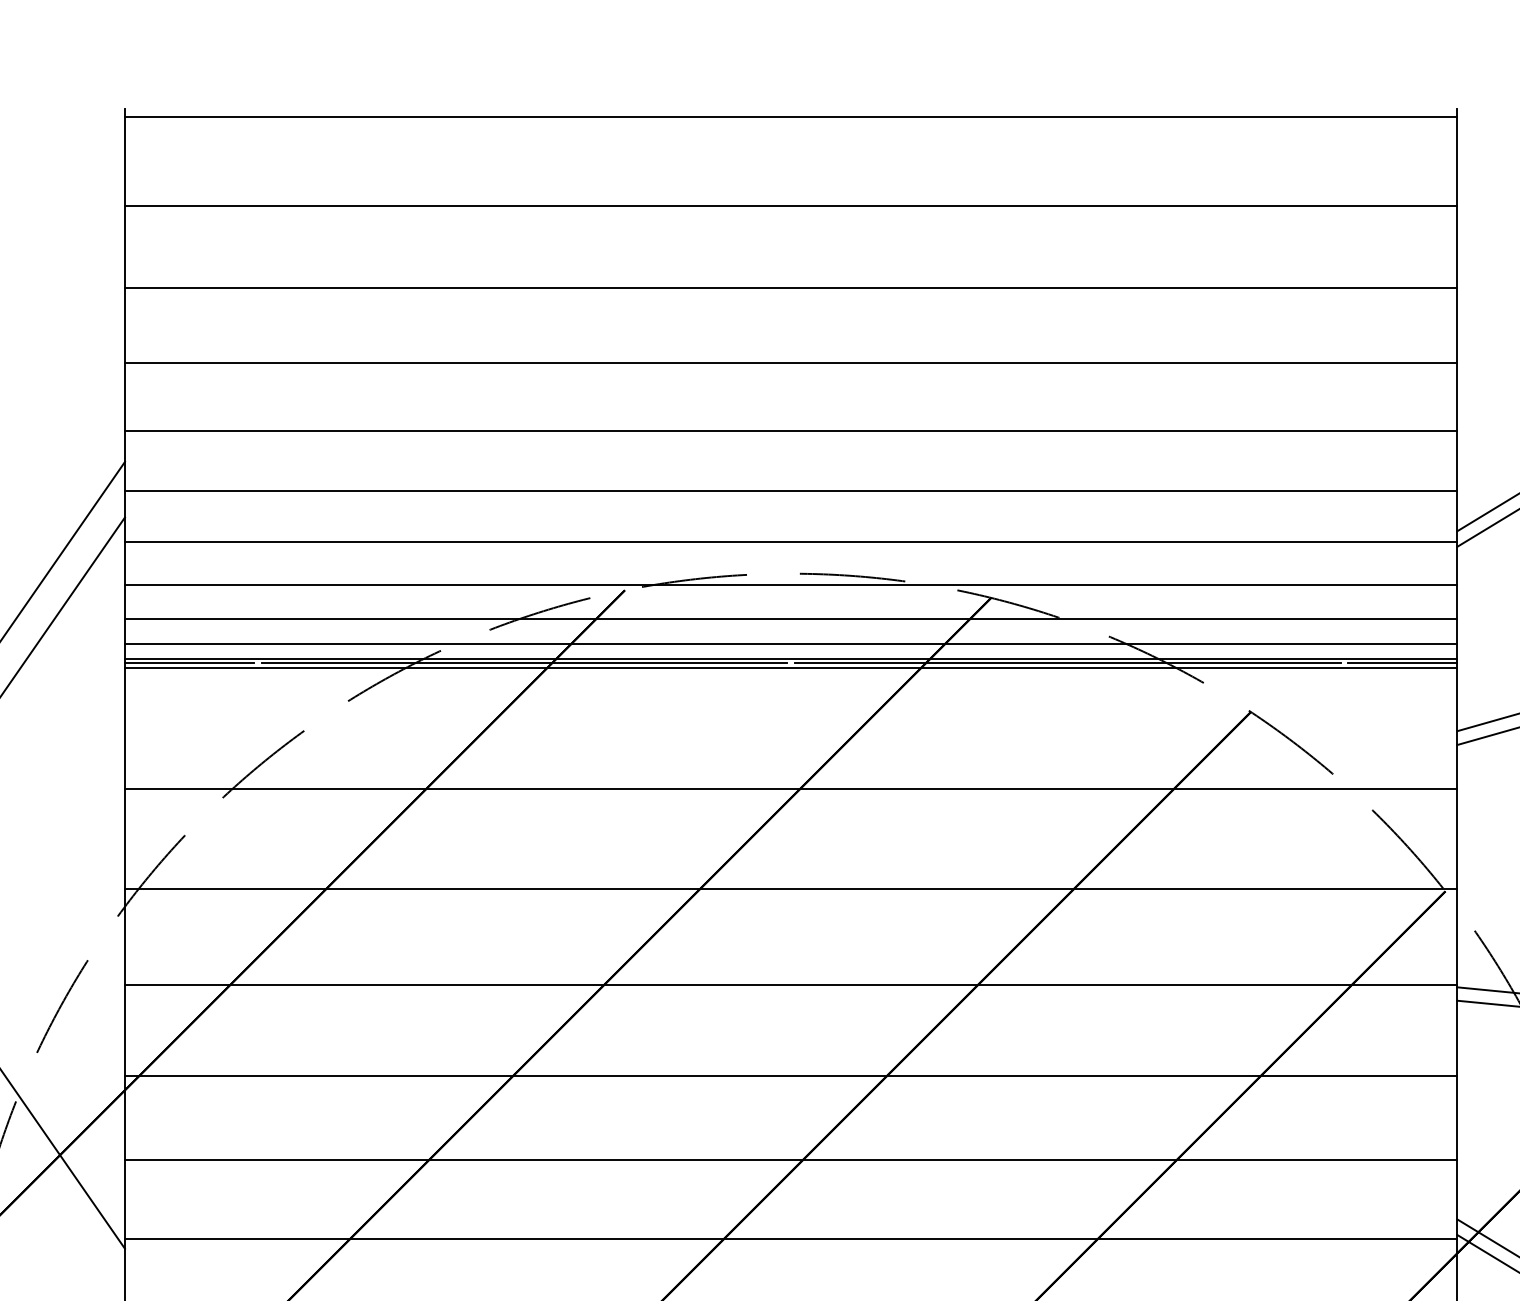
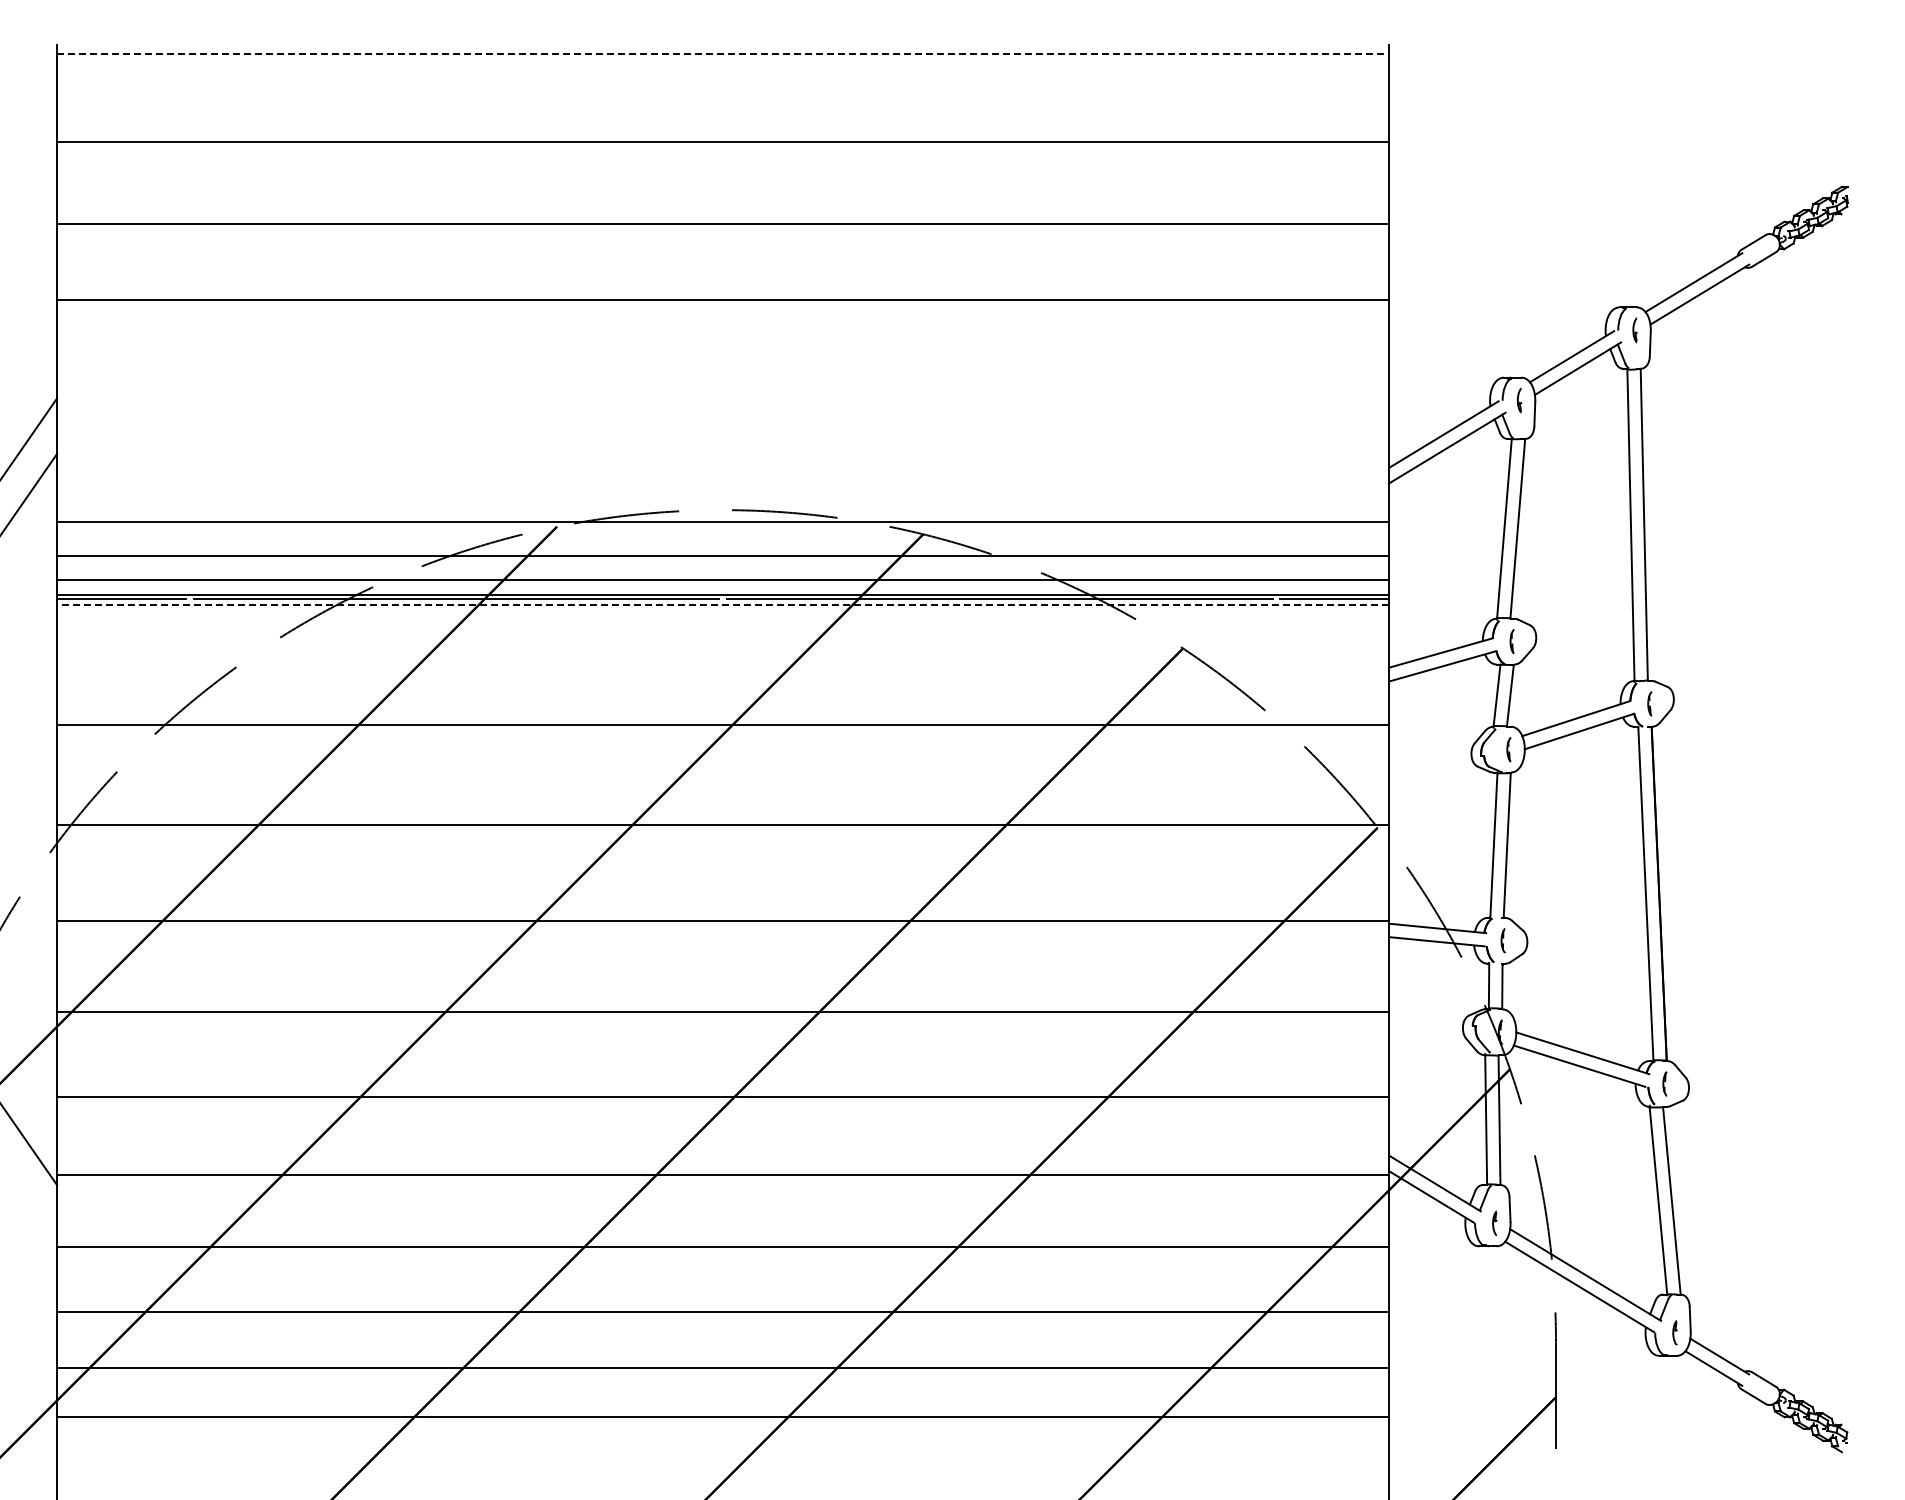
line: (791, 117) -> (723, 53), solid -> dashed
line: (791, 431) -> (723, 367), removed
line: (791, 491) -> (723, 427), removed
line: (791, 542) -> (723, 478), removed
line: (790, 668) -> (722, 604), solid -> dashed

